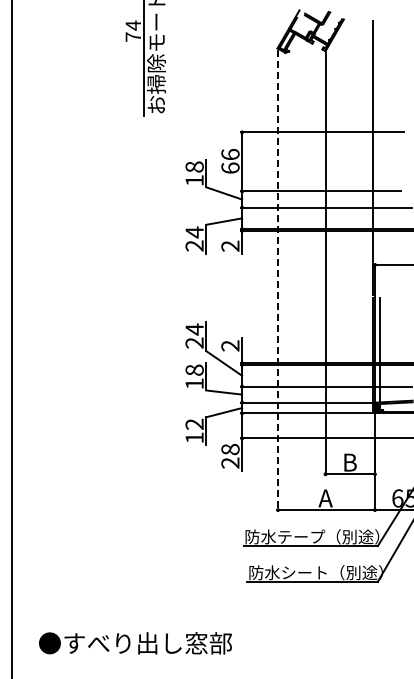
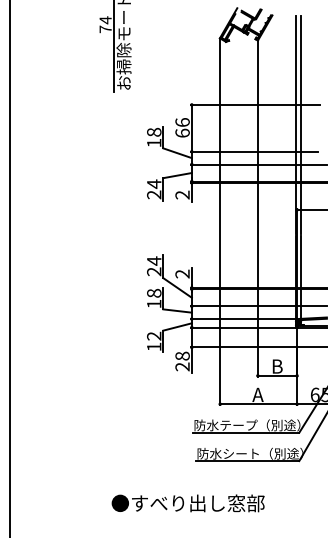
line: (379, 157) -> (300, 124), added
line: (277, 280) -> (219, 222), dashed -> solid
text: (135, 643) -> (188, 503), moved

